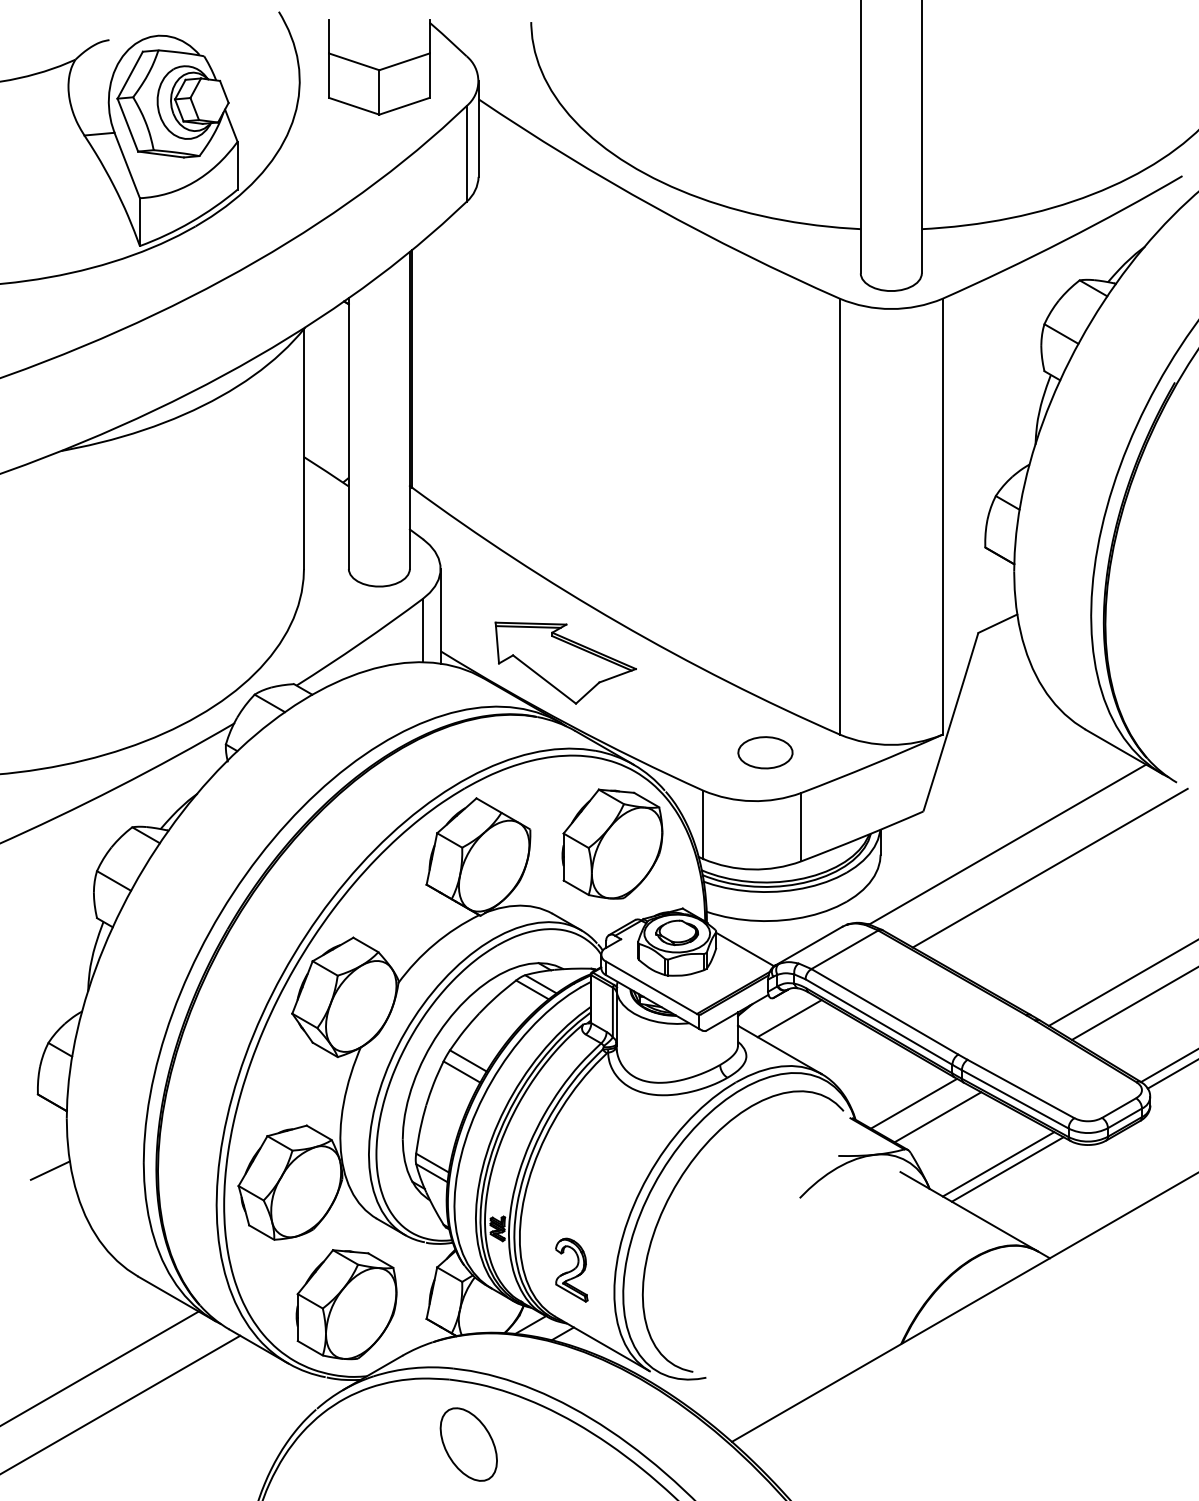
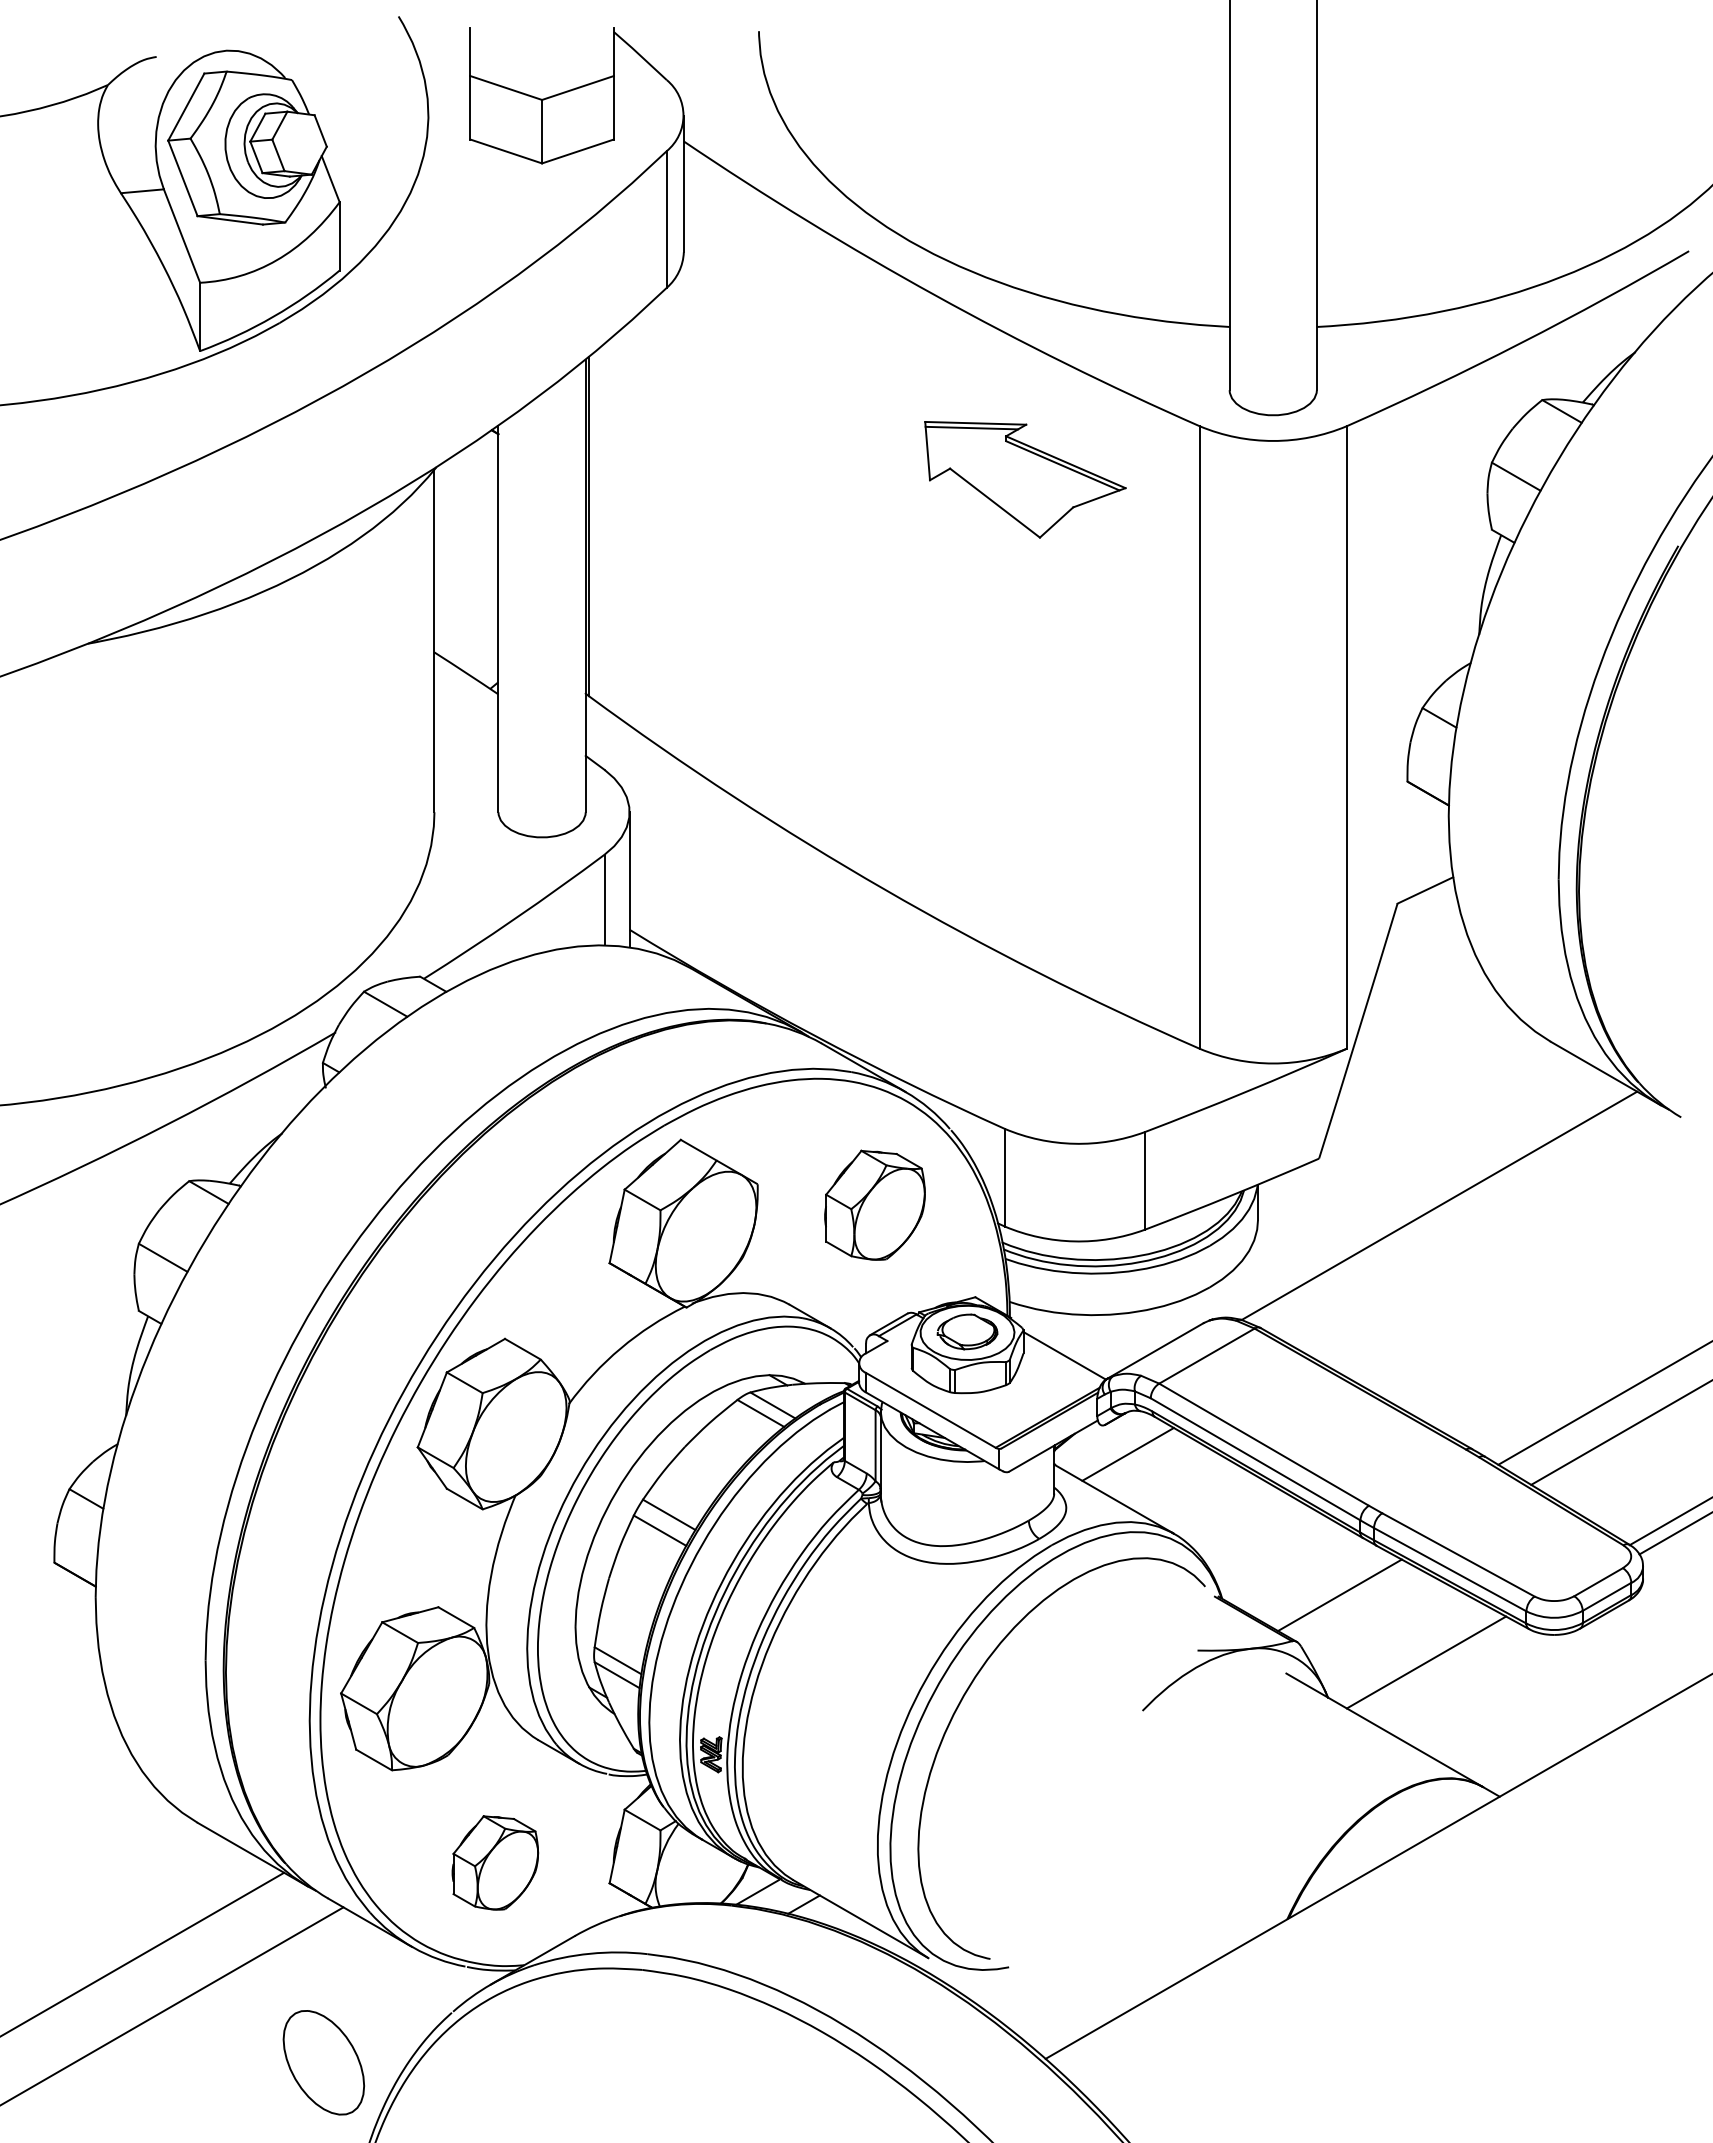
part: (565, 662) -> (1025, 479), moved
part: (765, 752) -> (1093, 1074), removed
part: (612, 844) -> (874, 1205), size x0.7
line: (1050, 868) -> (1500, 1239), removed
line: (913, 1103) -> (1305, 1575), removed
line: (1007, 1169) -> (1439, 1669), removed
line: (50, 1170) -> (72, 1671), removed
part: (571, 1270) -> (816, 1813), removed
part: (346, 1304) -> (495, 1862), size x0.6
part: (468, 1444) -> (323, 2062), moved

